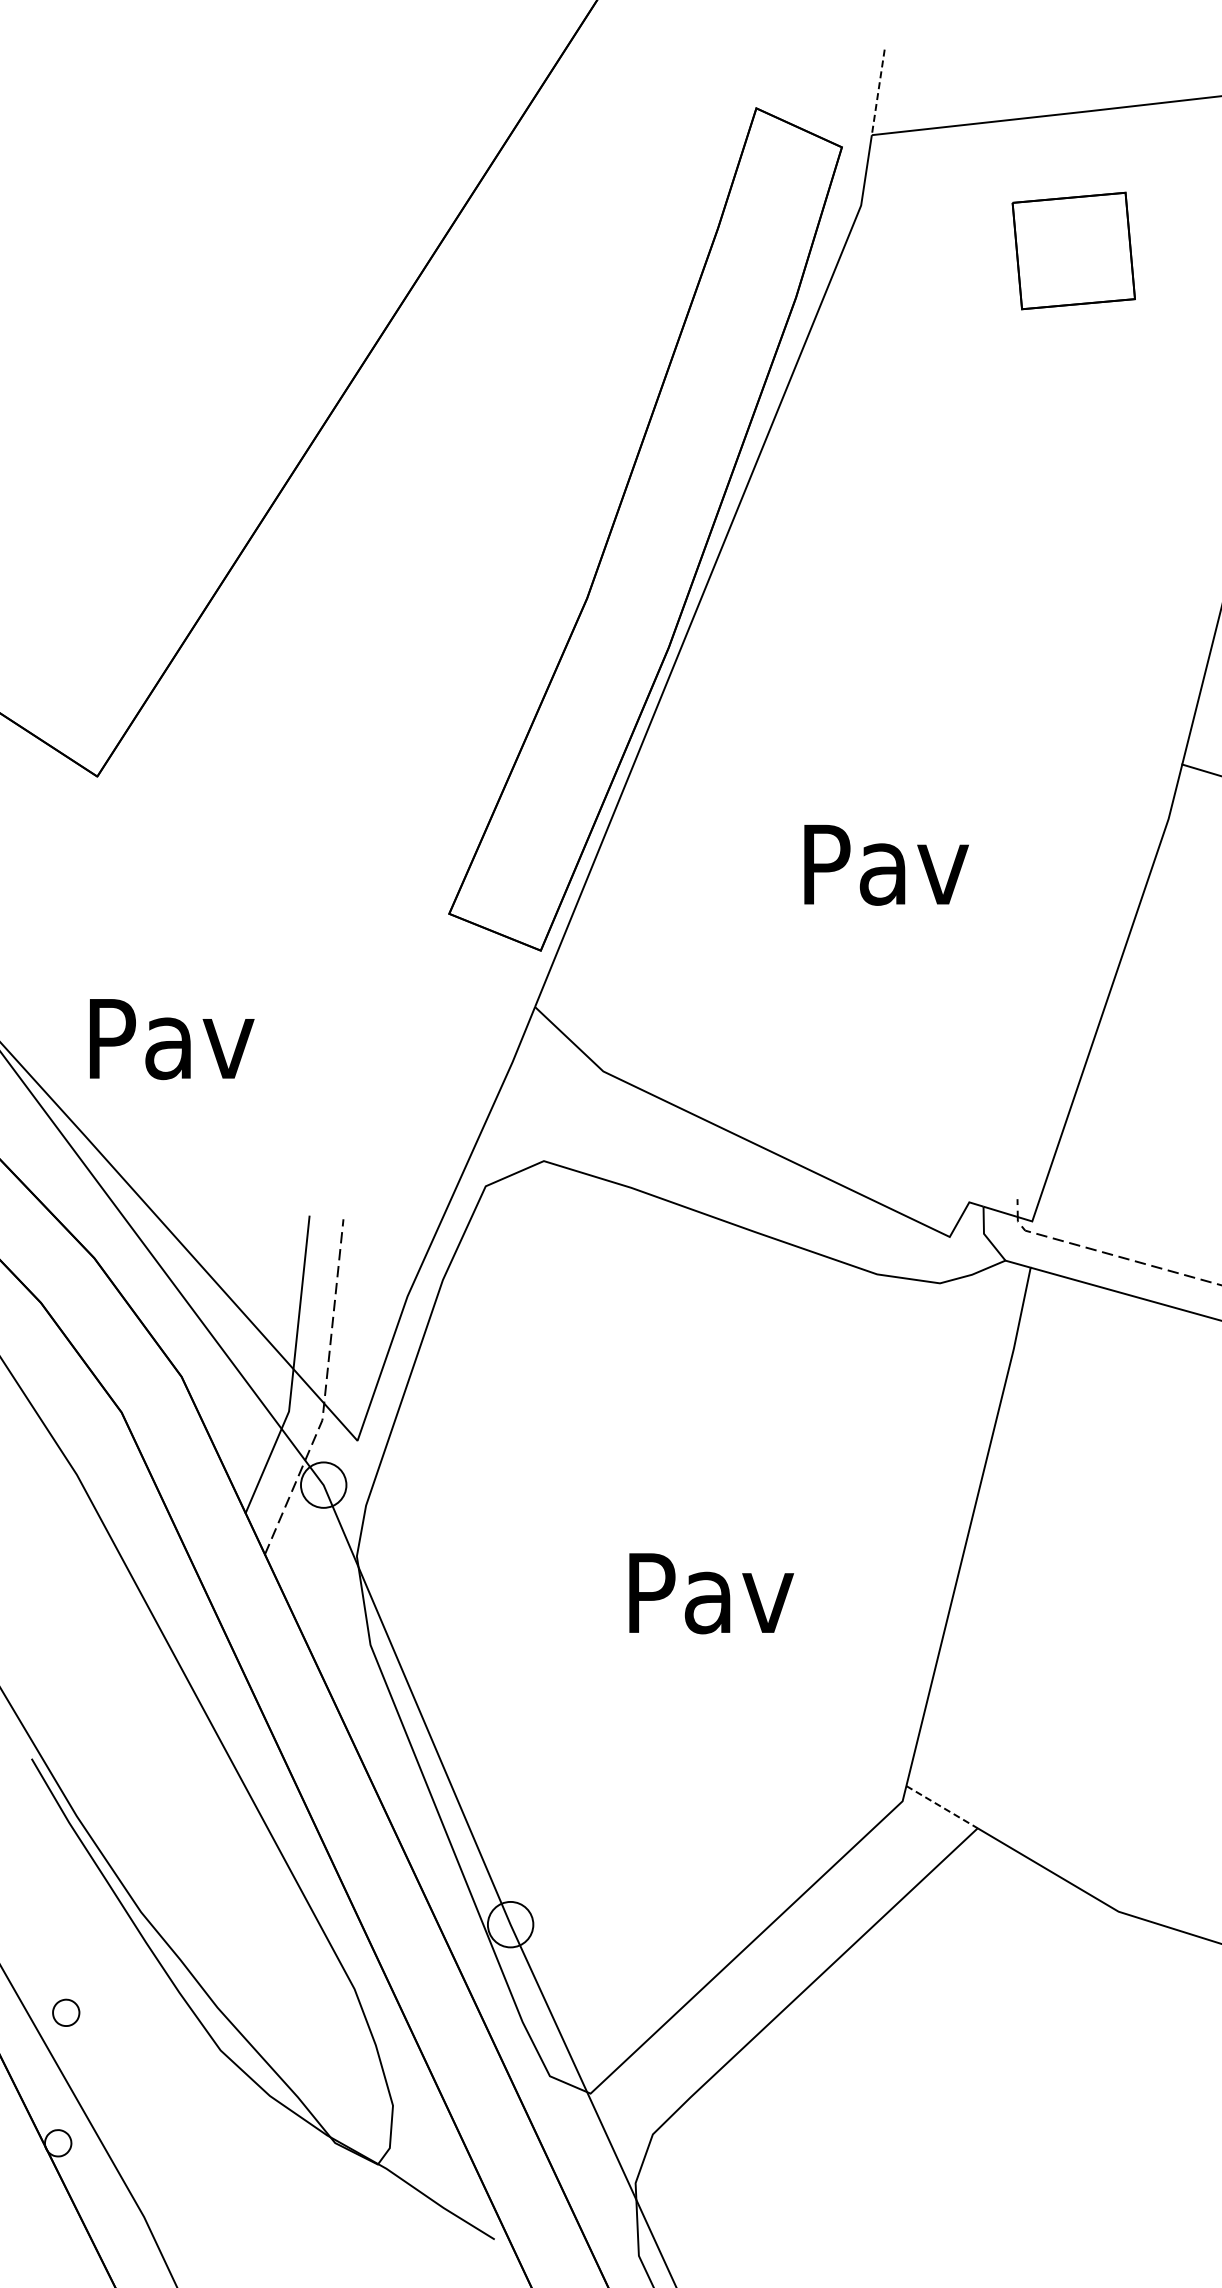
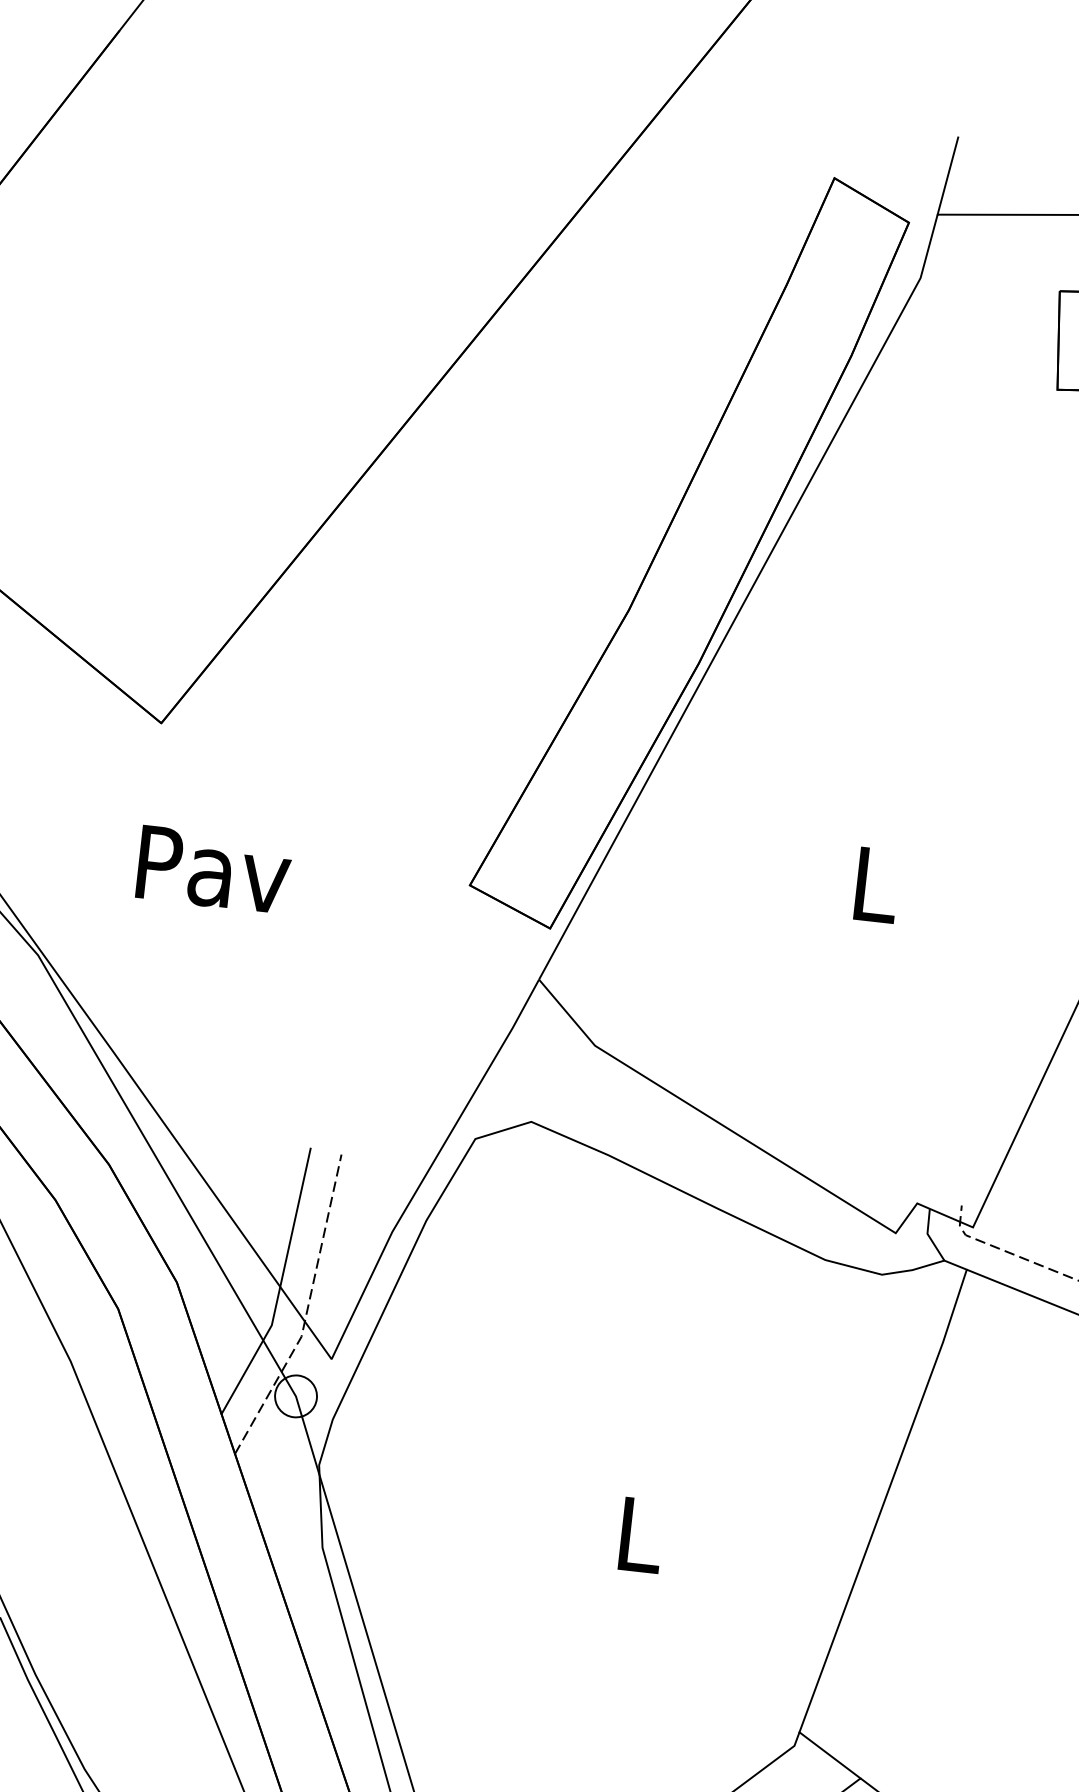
line: (878, 92) -> (948, 176), dashed -> solid
text: (886, 864) -> (876, 885), Pav -> L
text: (172, 1039) -> (214, 870), moved
text: (711, 1593) -> (640, 1535), Pav -> L
line: (942, 1807) -> (830, 1755), dashed -> solid

